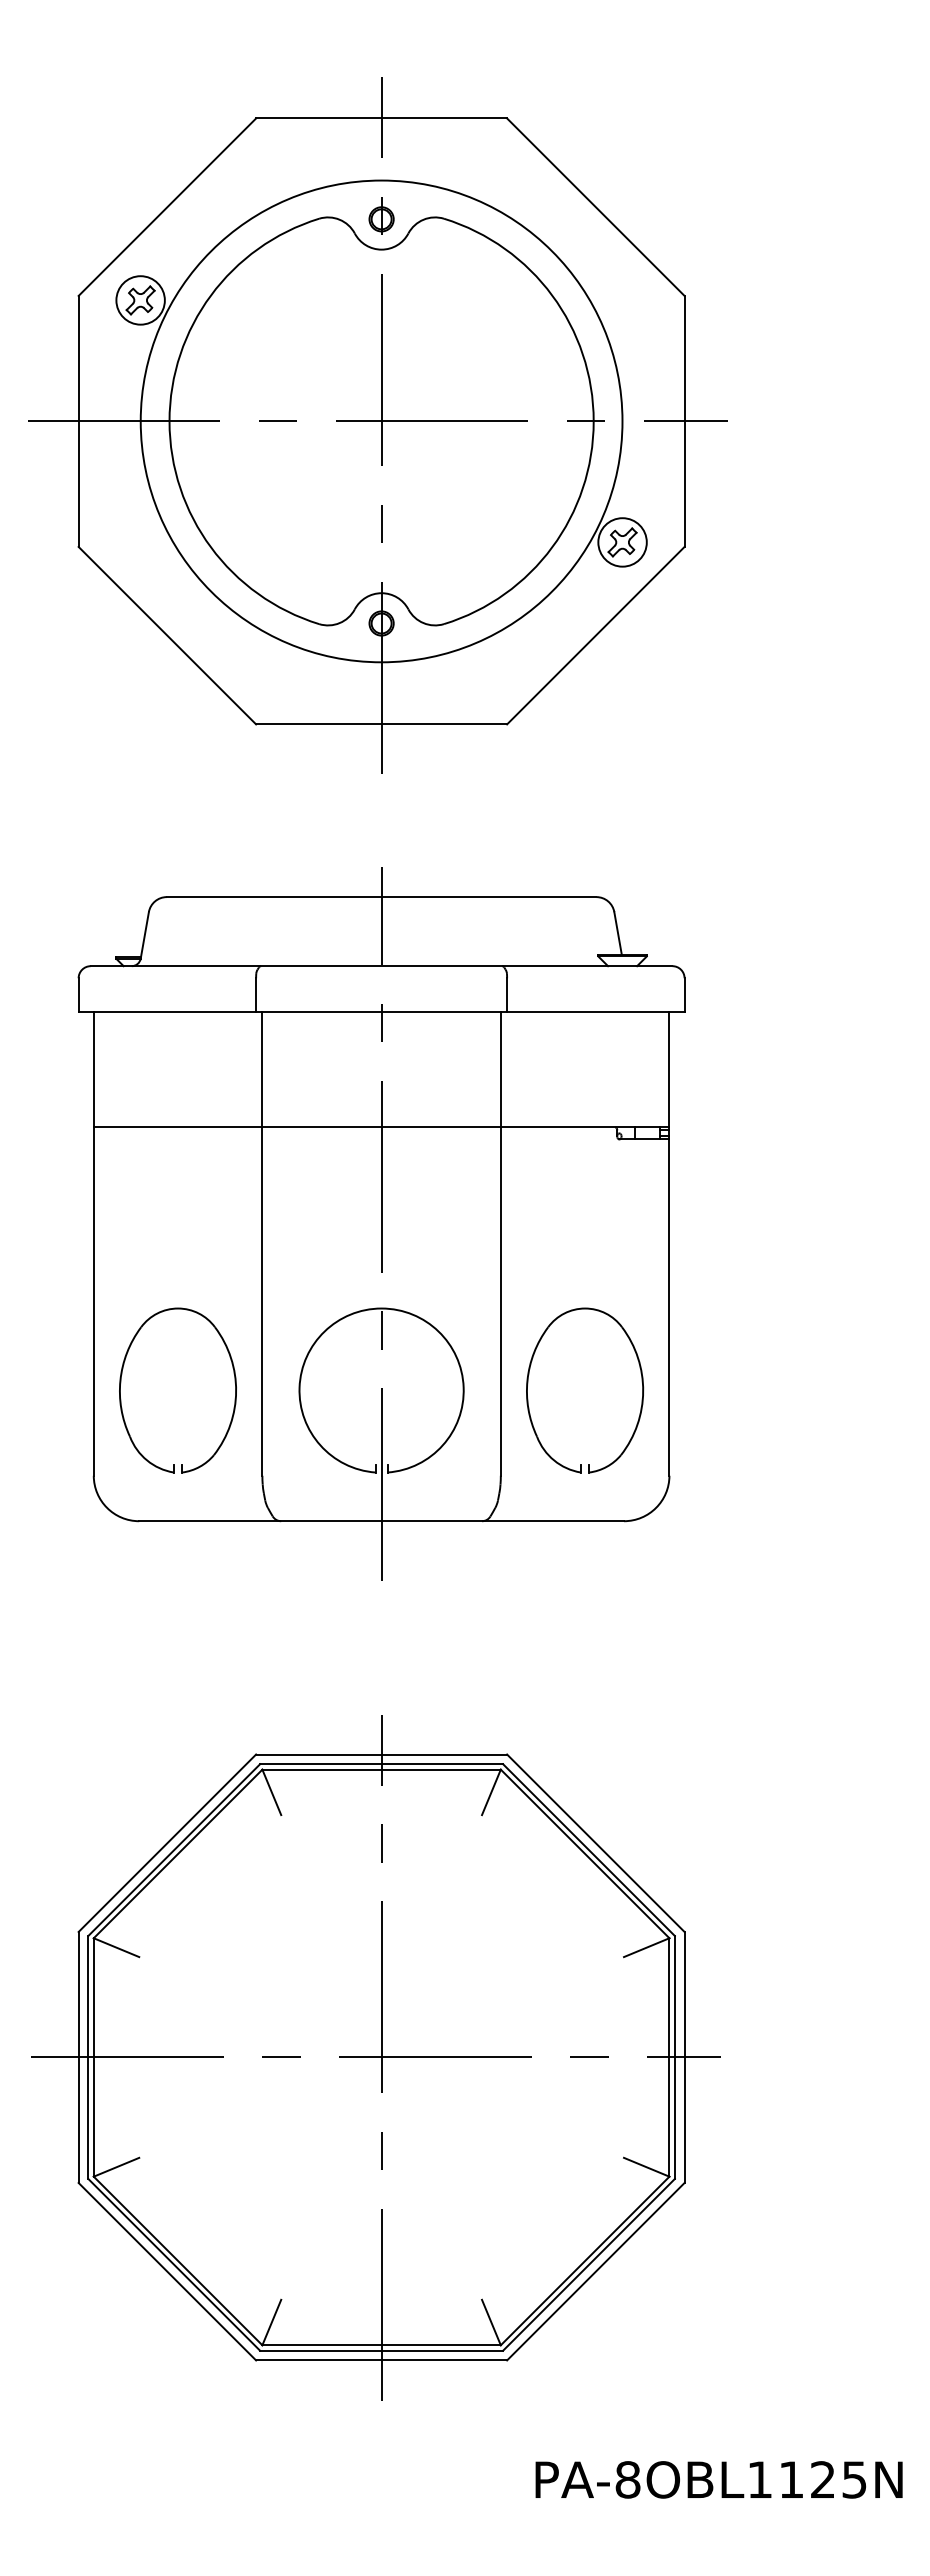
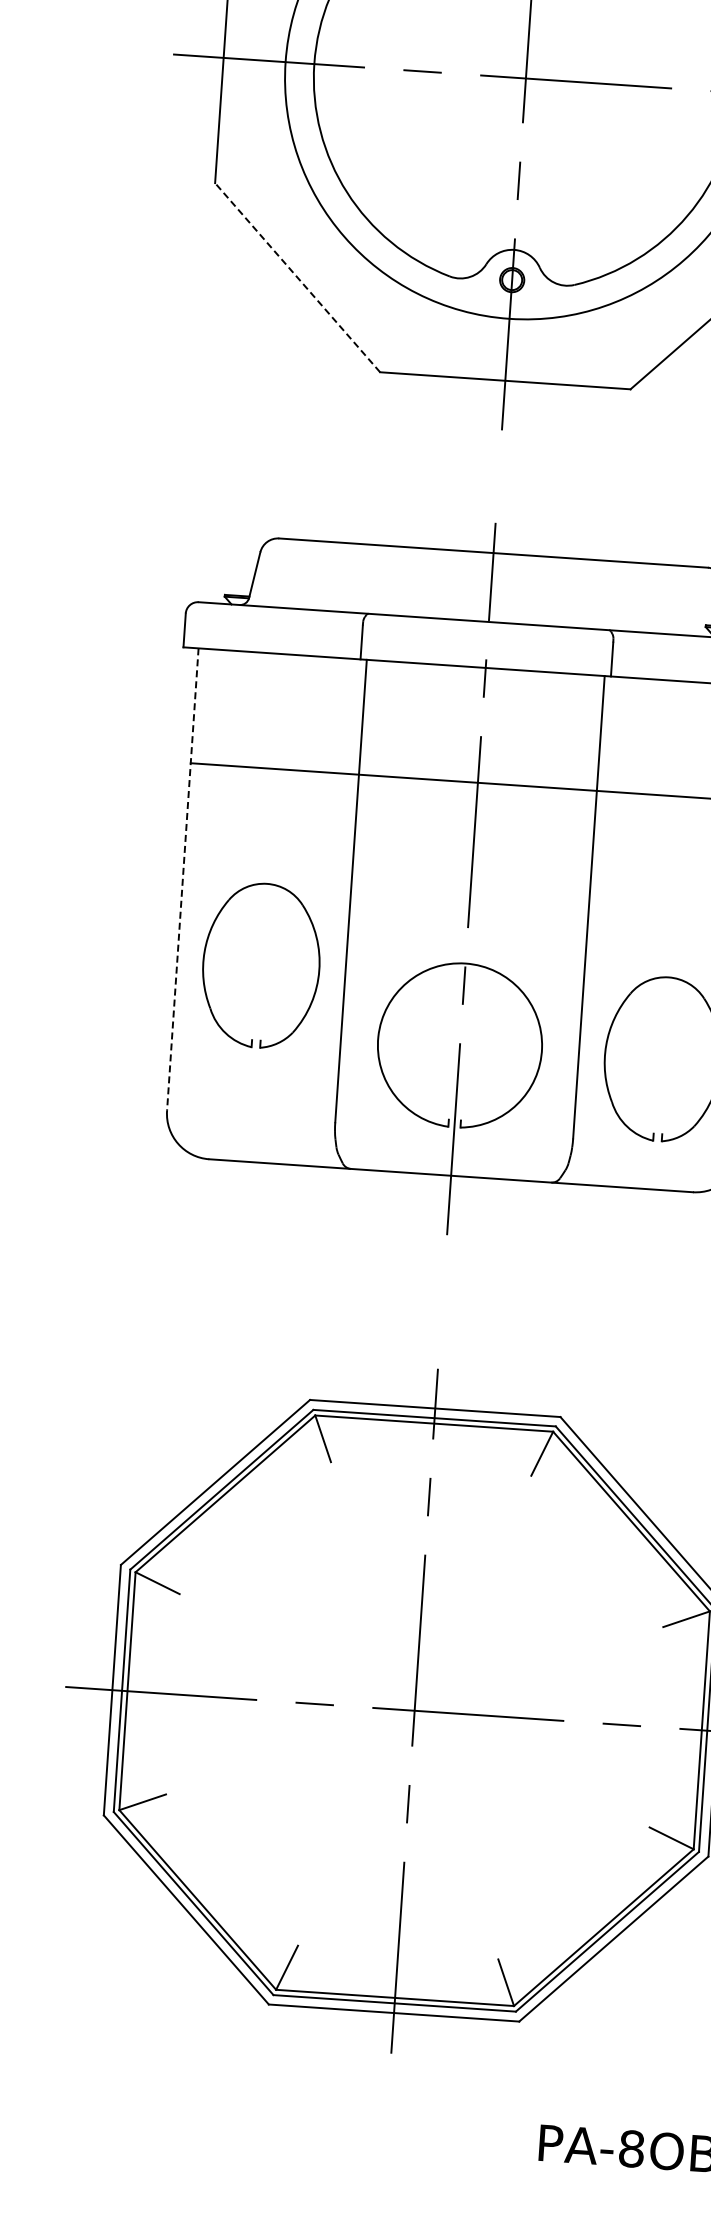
line: (167, 635) -> (297, 277), solid -> dashed
line: (93, 1244) -> (182, 880), solid -> dashed
part: (121, 1383) -> (205, 954), moved

